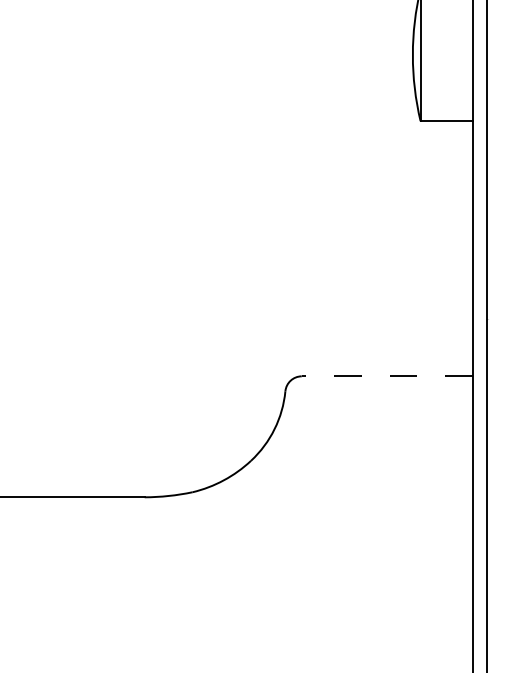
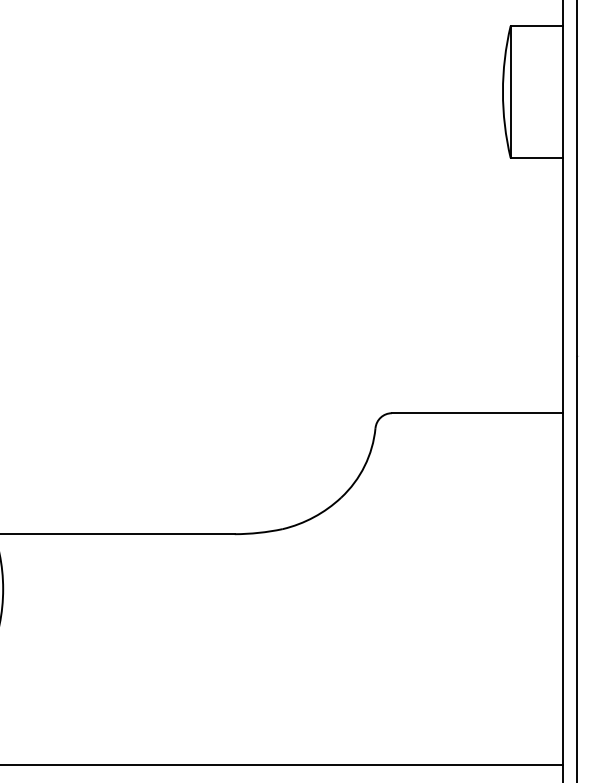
line: (387, 376) -> (477, 413), dashed -> solid

